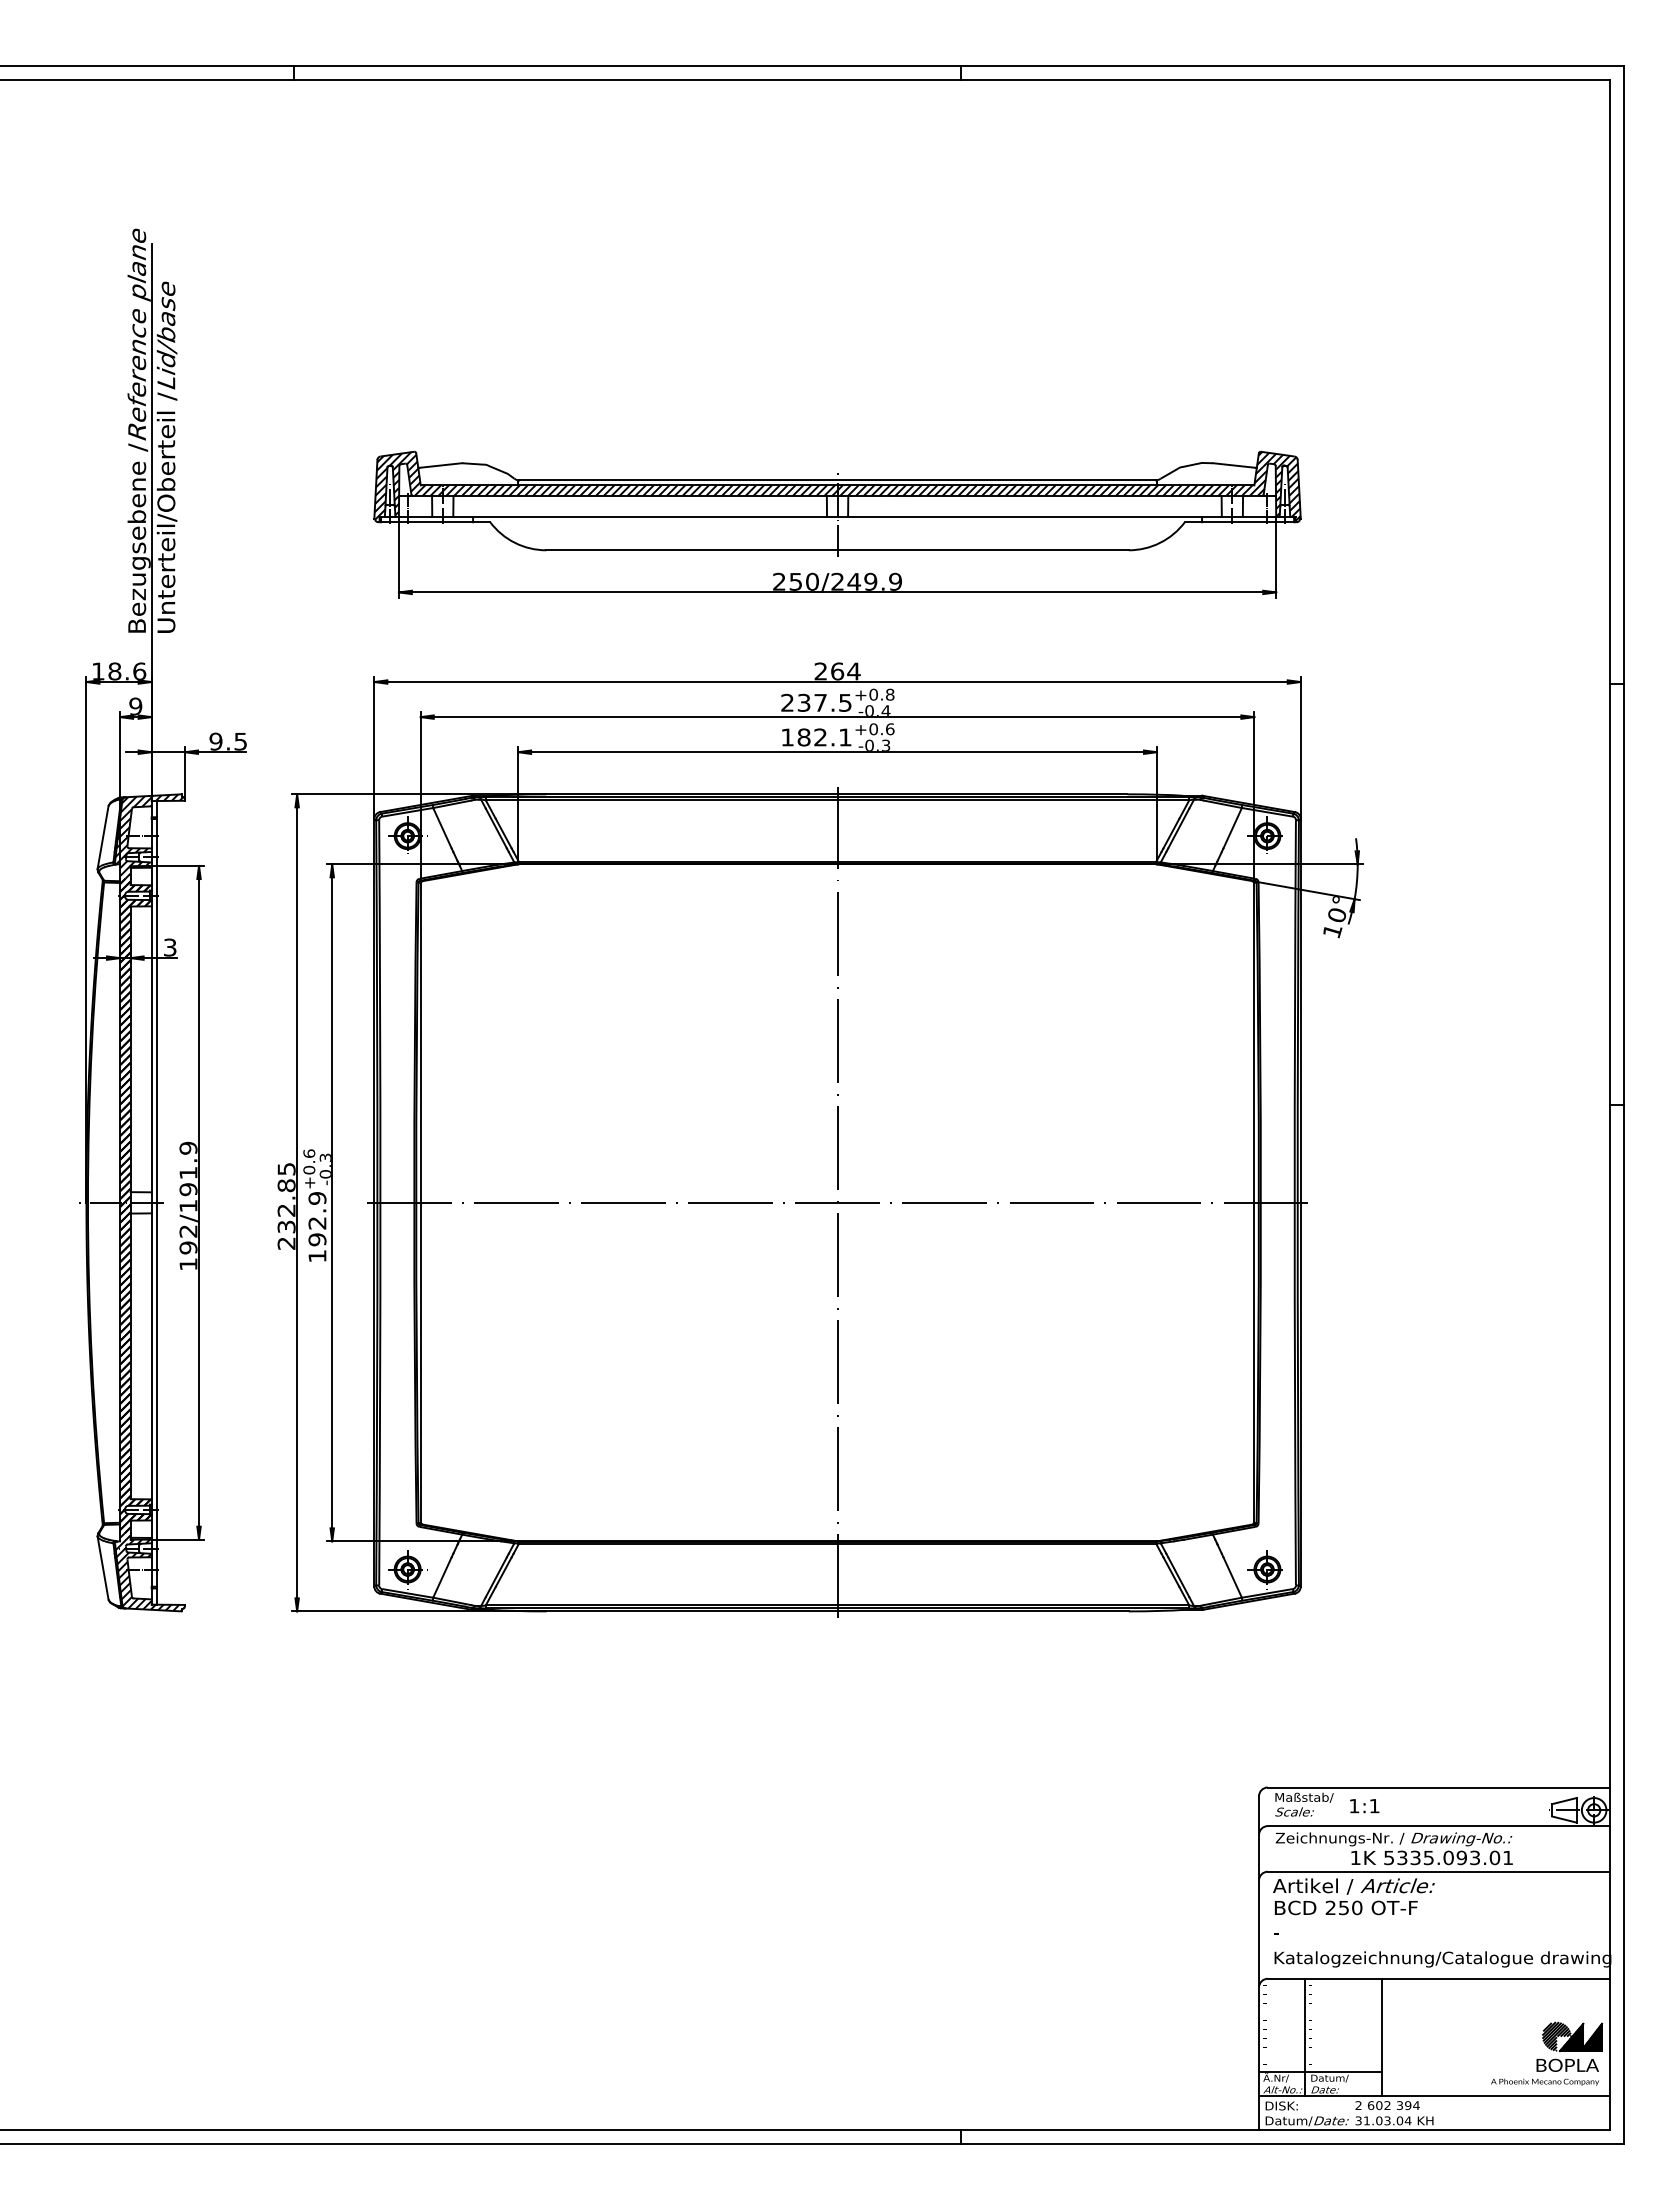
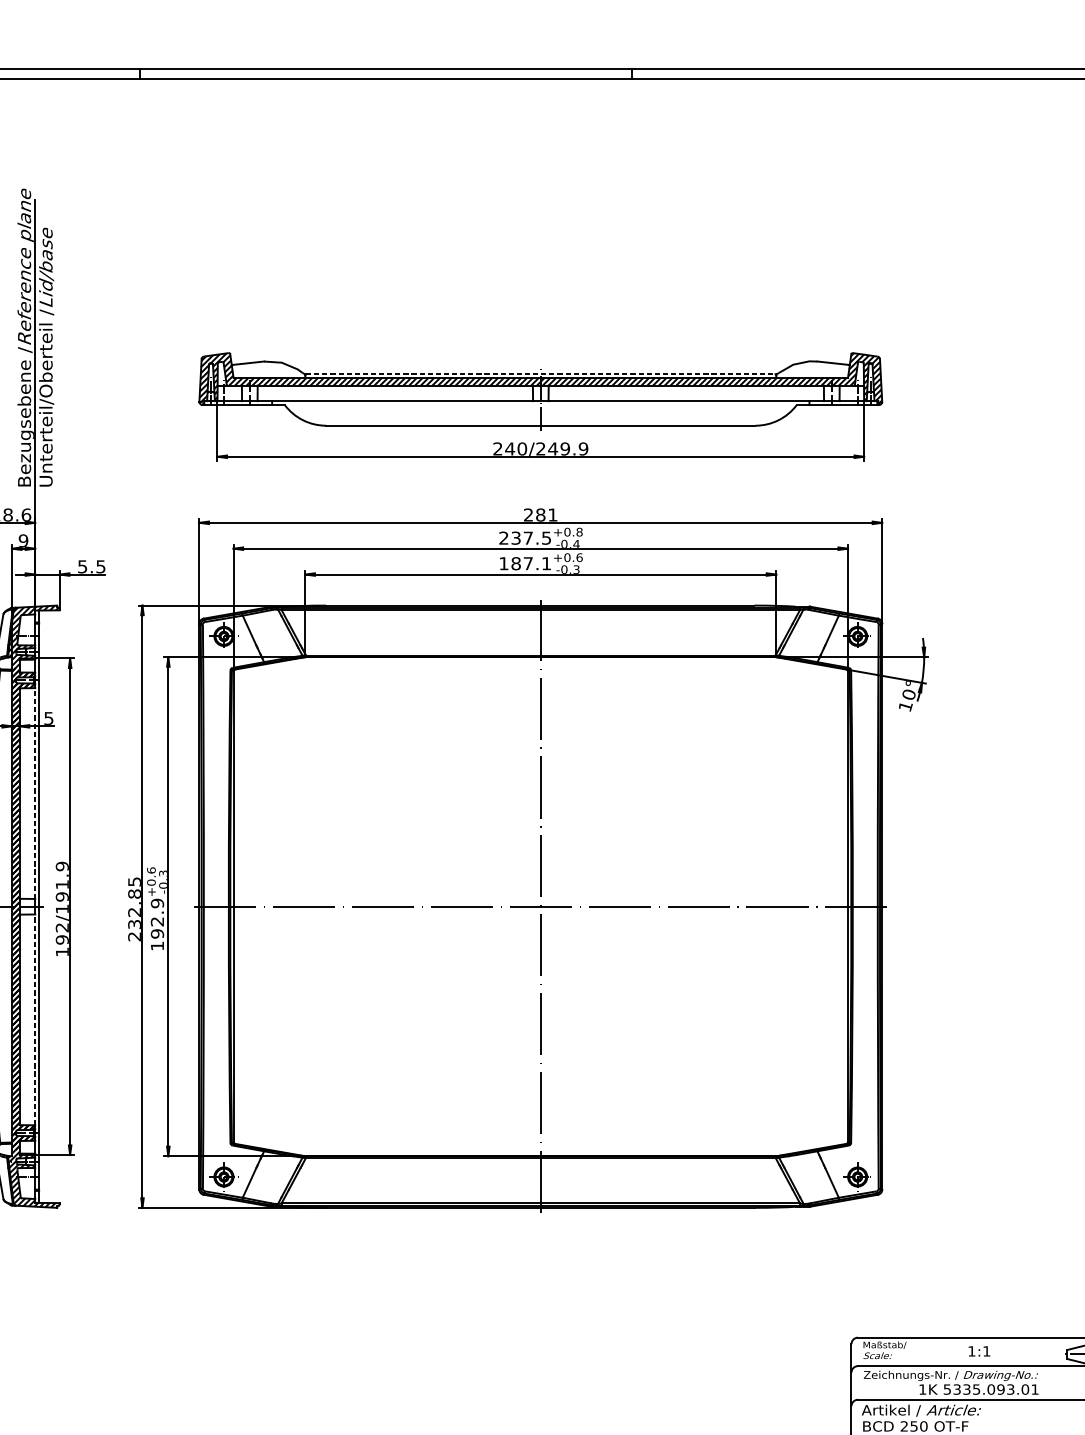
line: (838, 480) -> (541, 374), solid -> dashed
text: (795, 581) -> (509, 448), 250/249.9 -> 240/249.9
text: (845, 671) -> (546, 515), 264 -> 281
text: (820, 737) -> (528, 563), 182.1 -> 187.1
text: (215, 741) -> (82, 566), 9.5 -> 5.5
text: (170, 946) -> (49, 717), 3 -> 5
line: (151, 1049) -> (35, 793), solid -> dashed
line: (151, 1356) -> (35, 1019), solid -> dashed
text: (1364, 1806) -> (979, 1351), moved

